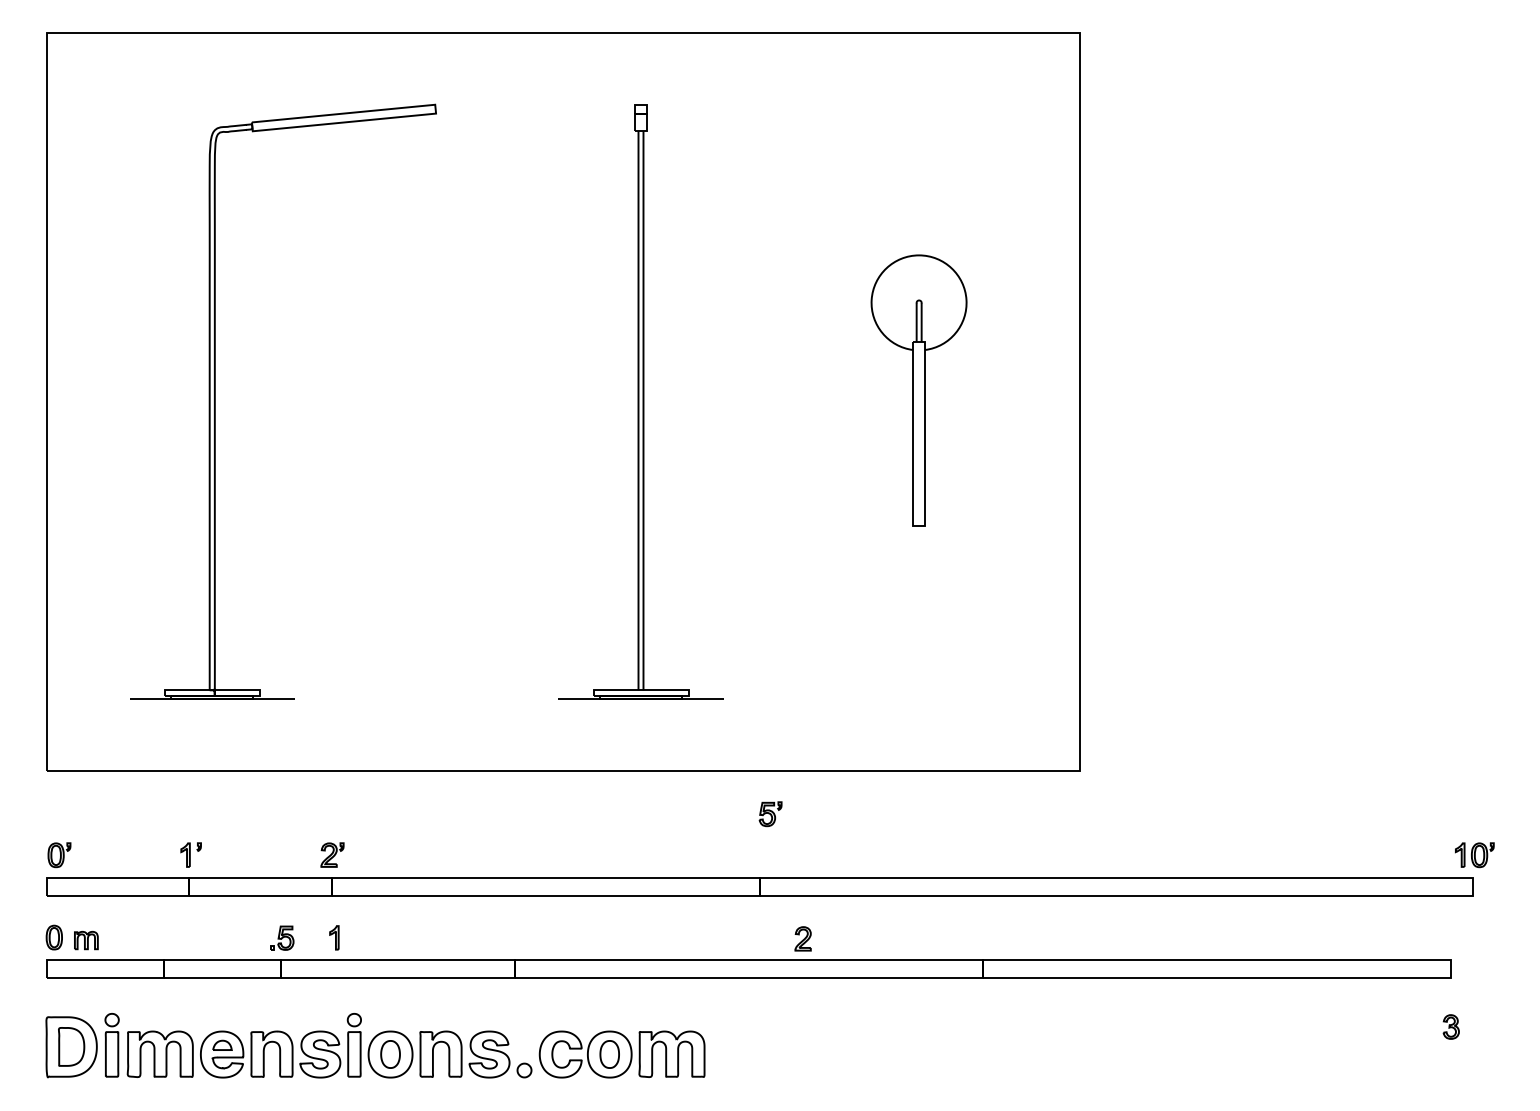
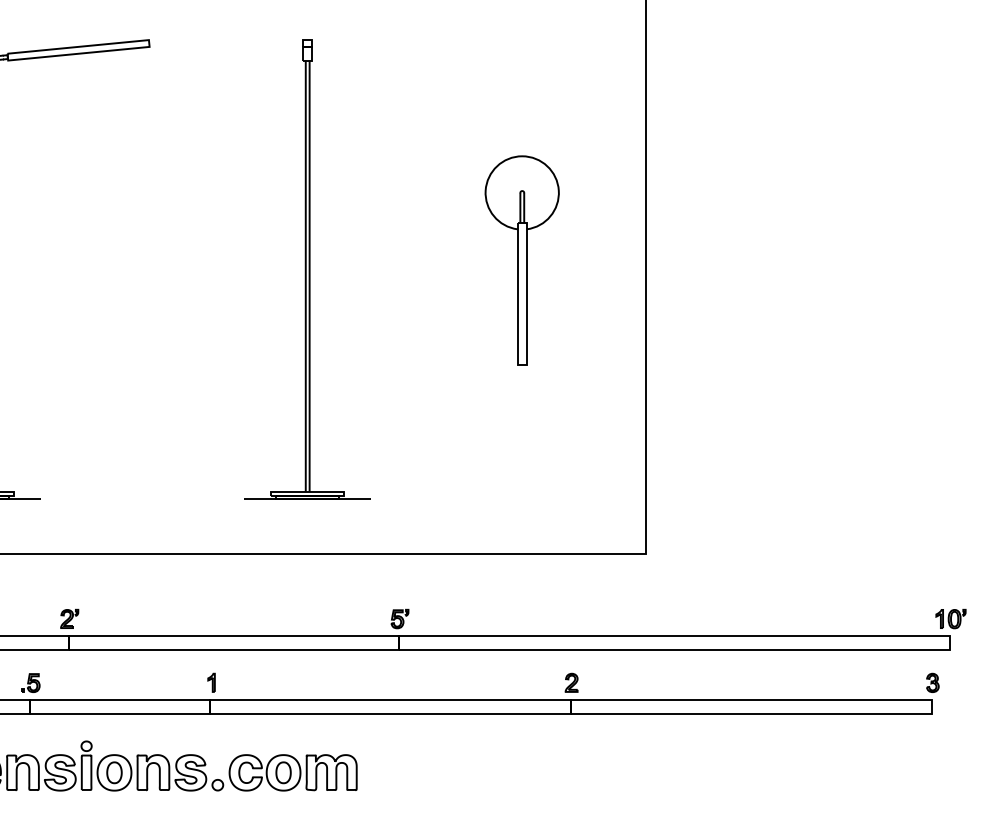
part: (770, 814) -> (399, 619), moved
part: (334, 937) -> (211, 682), moved
part: (802, 938) -> (571, 682), moved
part: (1450, 1026) -> (932, 682), moved

